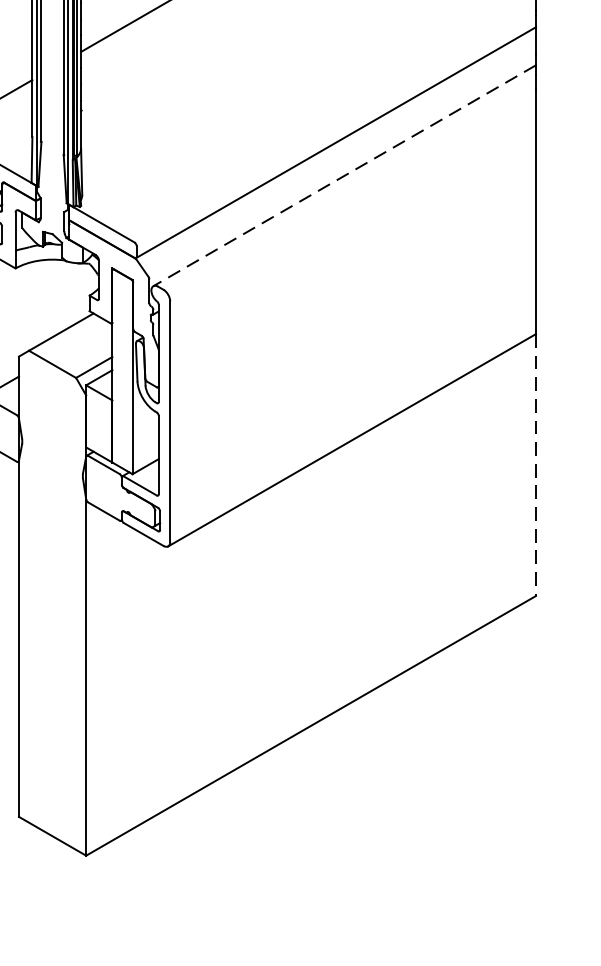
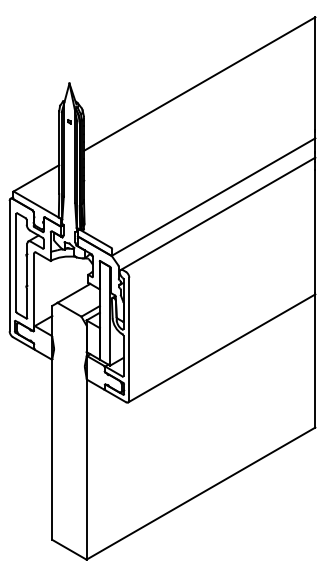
line: (343, 177) -> (217, 214), dashed -> solid
line: (536, 466) -> (315, 361), dashed -> solid

